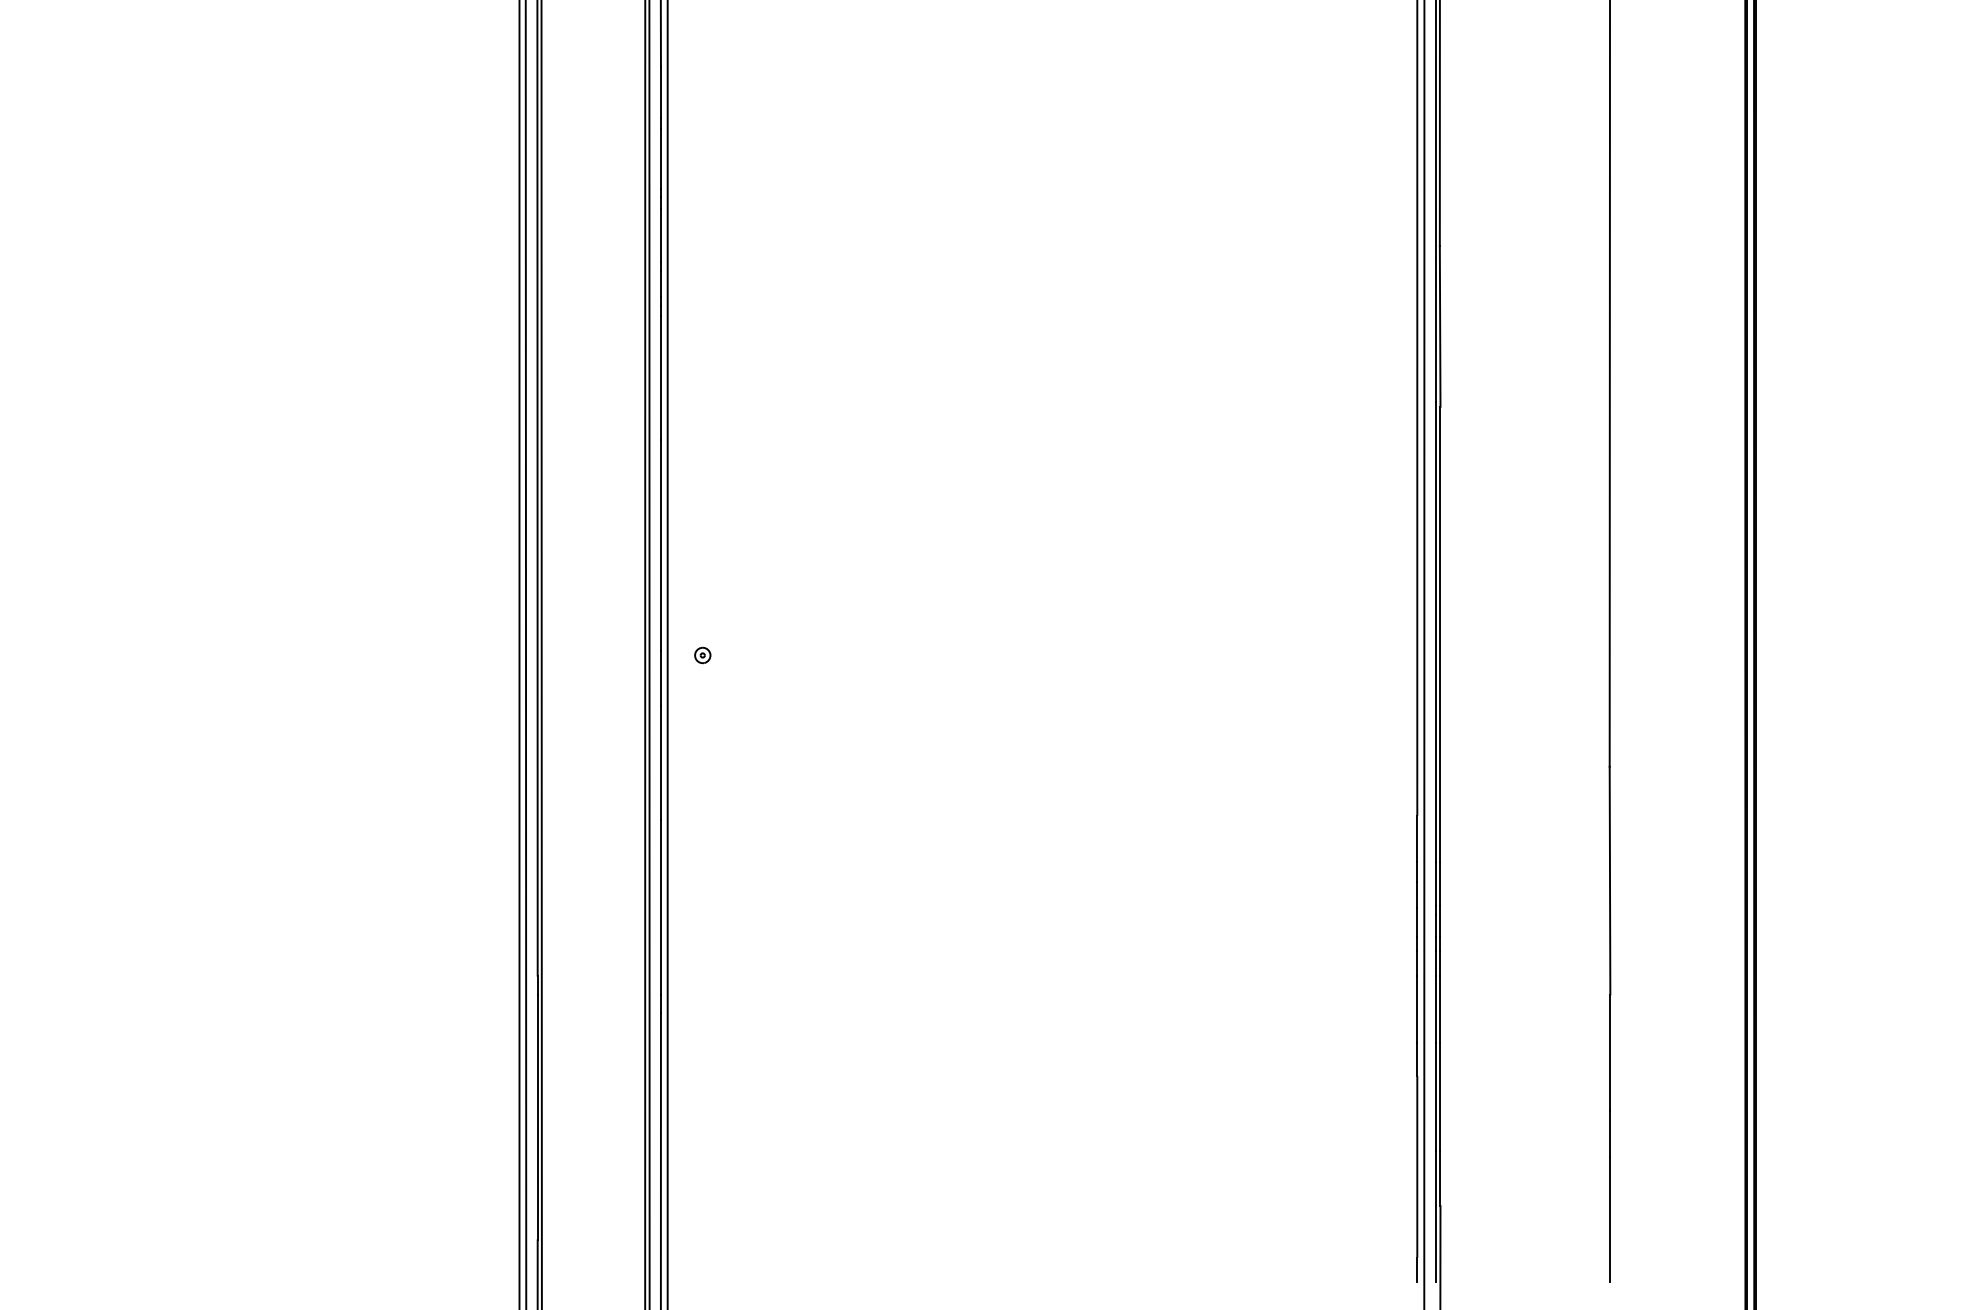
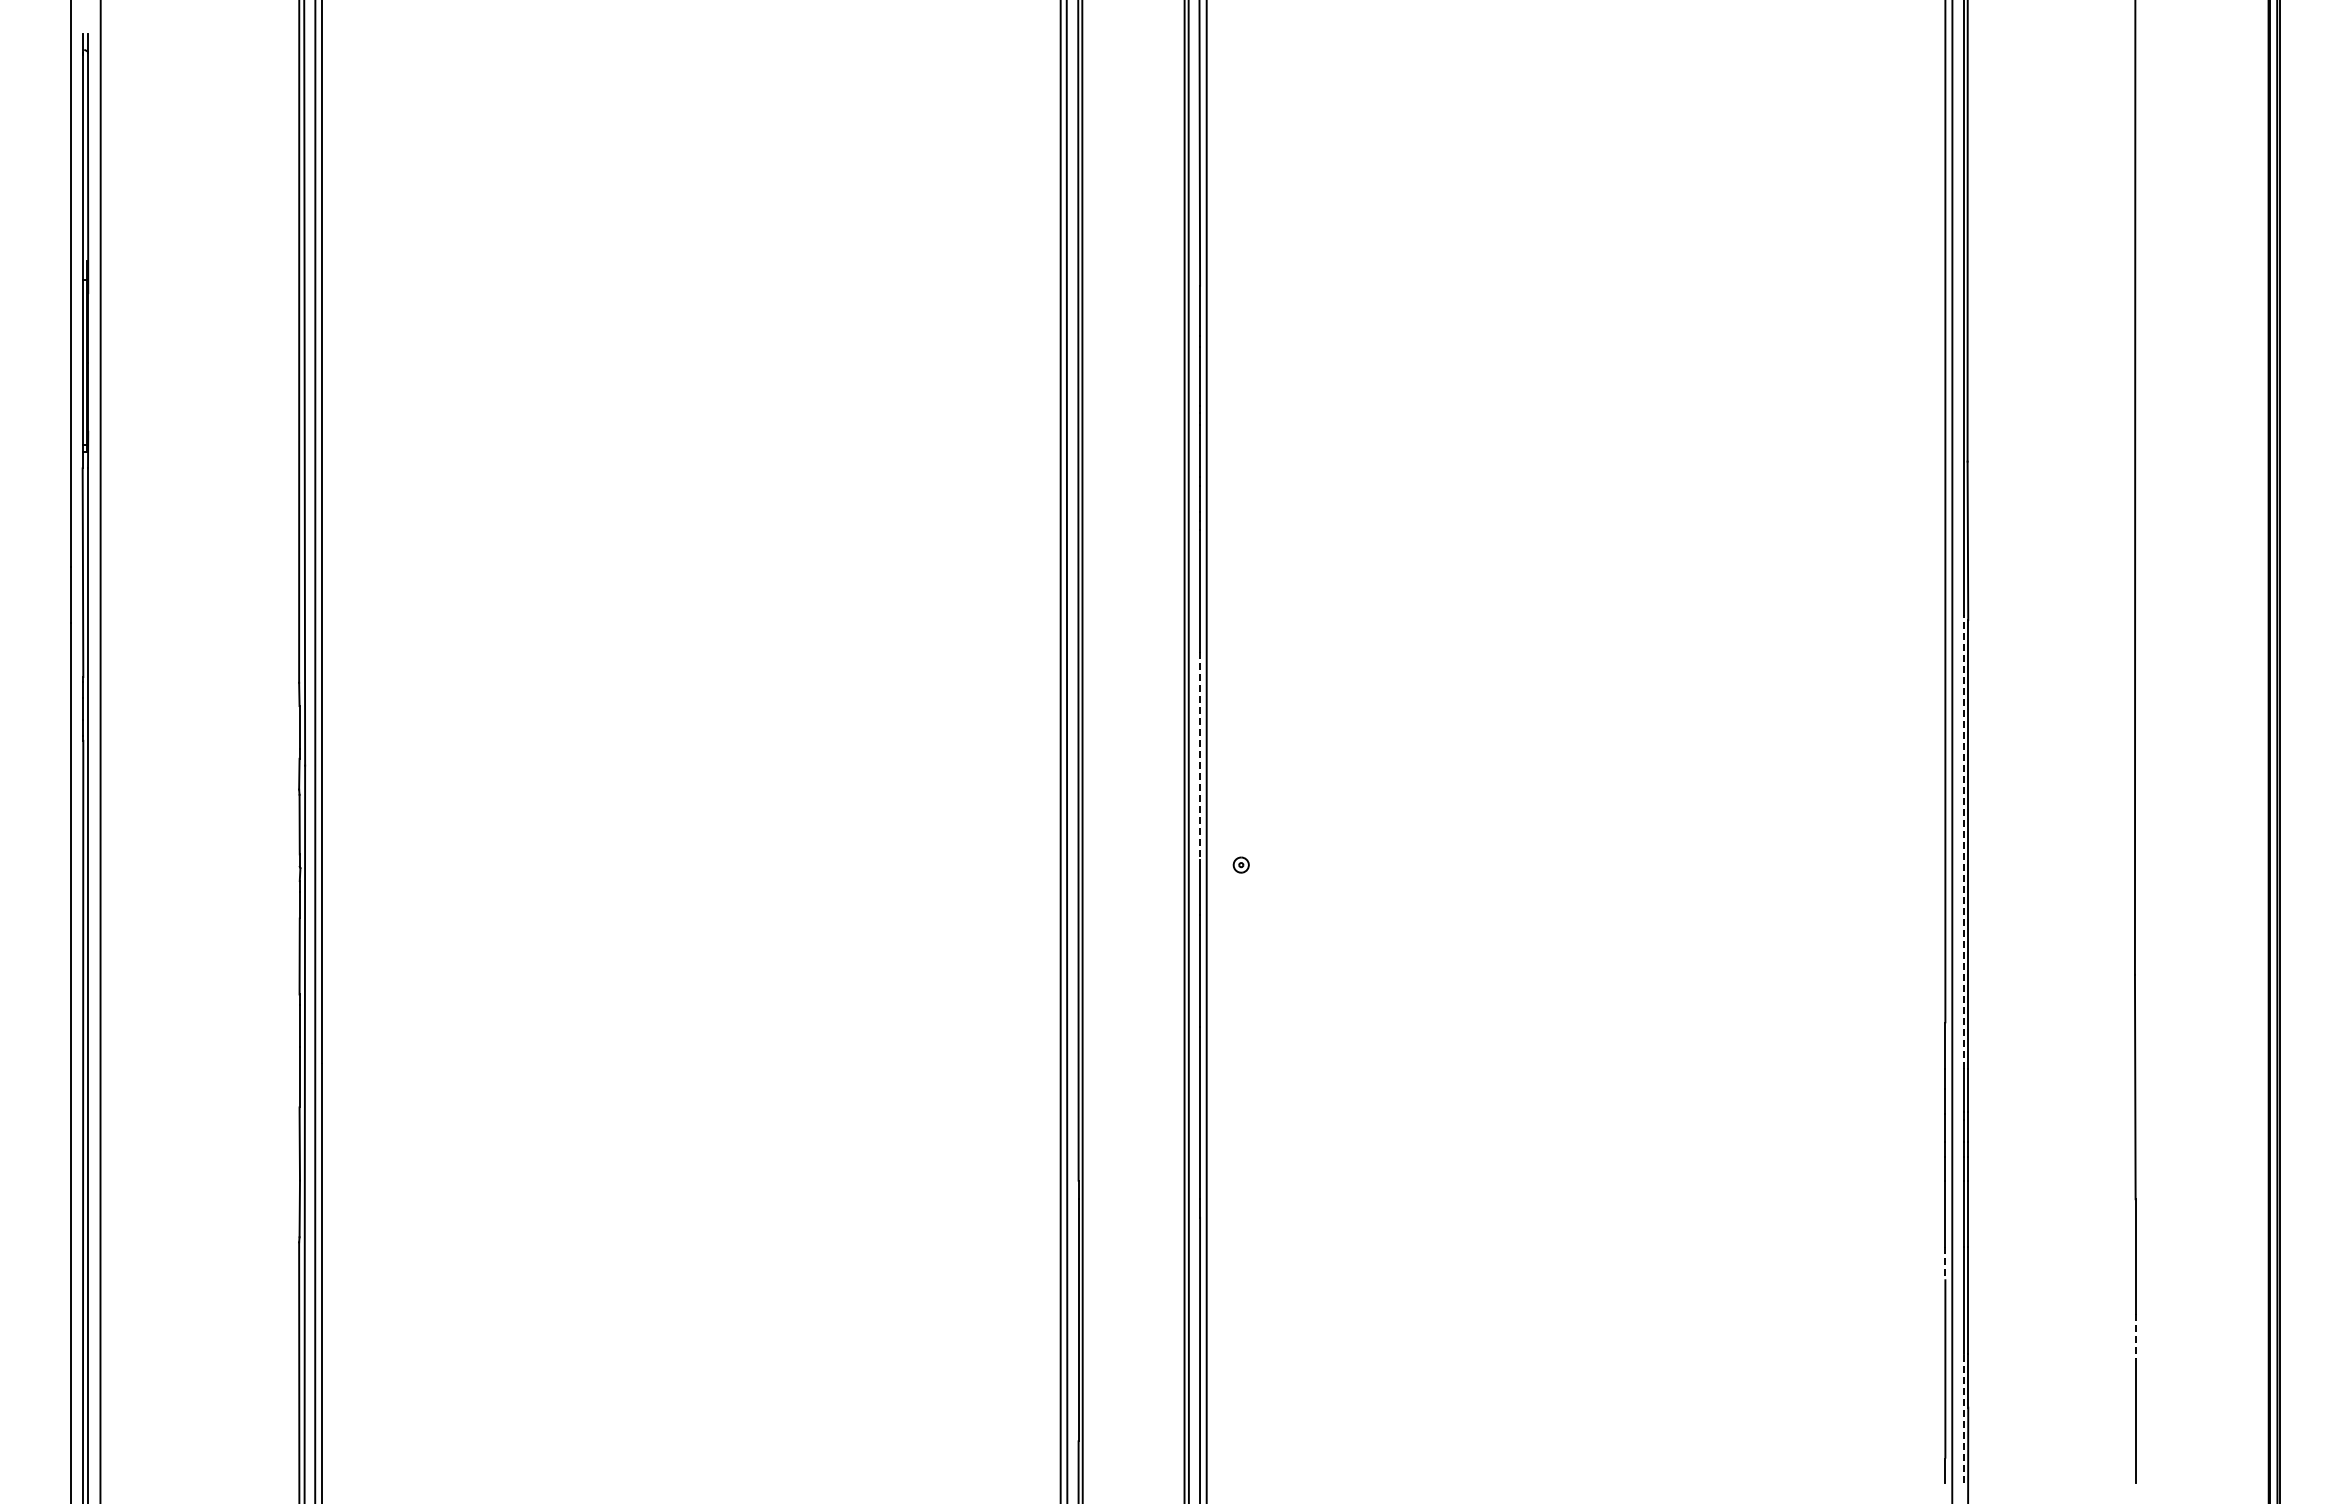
line: (661, 545) -> (1200, 756), solid -> dashed
line: (1435, 631) -> (1963, 841), solid -> dashed
line: (1417, 1059) -> (1945, 1263), solid -> dashed
line: (1610, 1133) -> (2135, 1336), solid -> dashed
line: (1435, 1216) -> (1963, 1417), solid -> dashed

